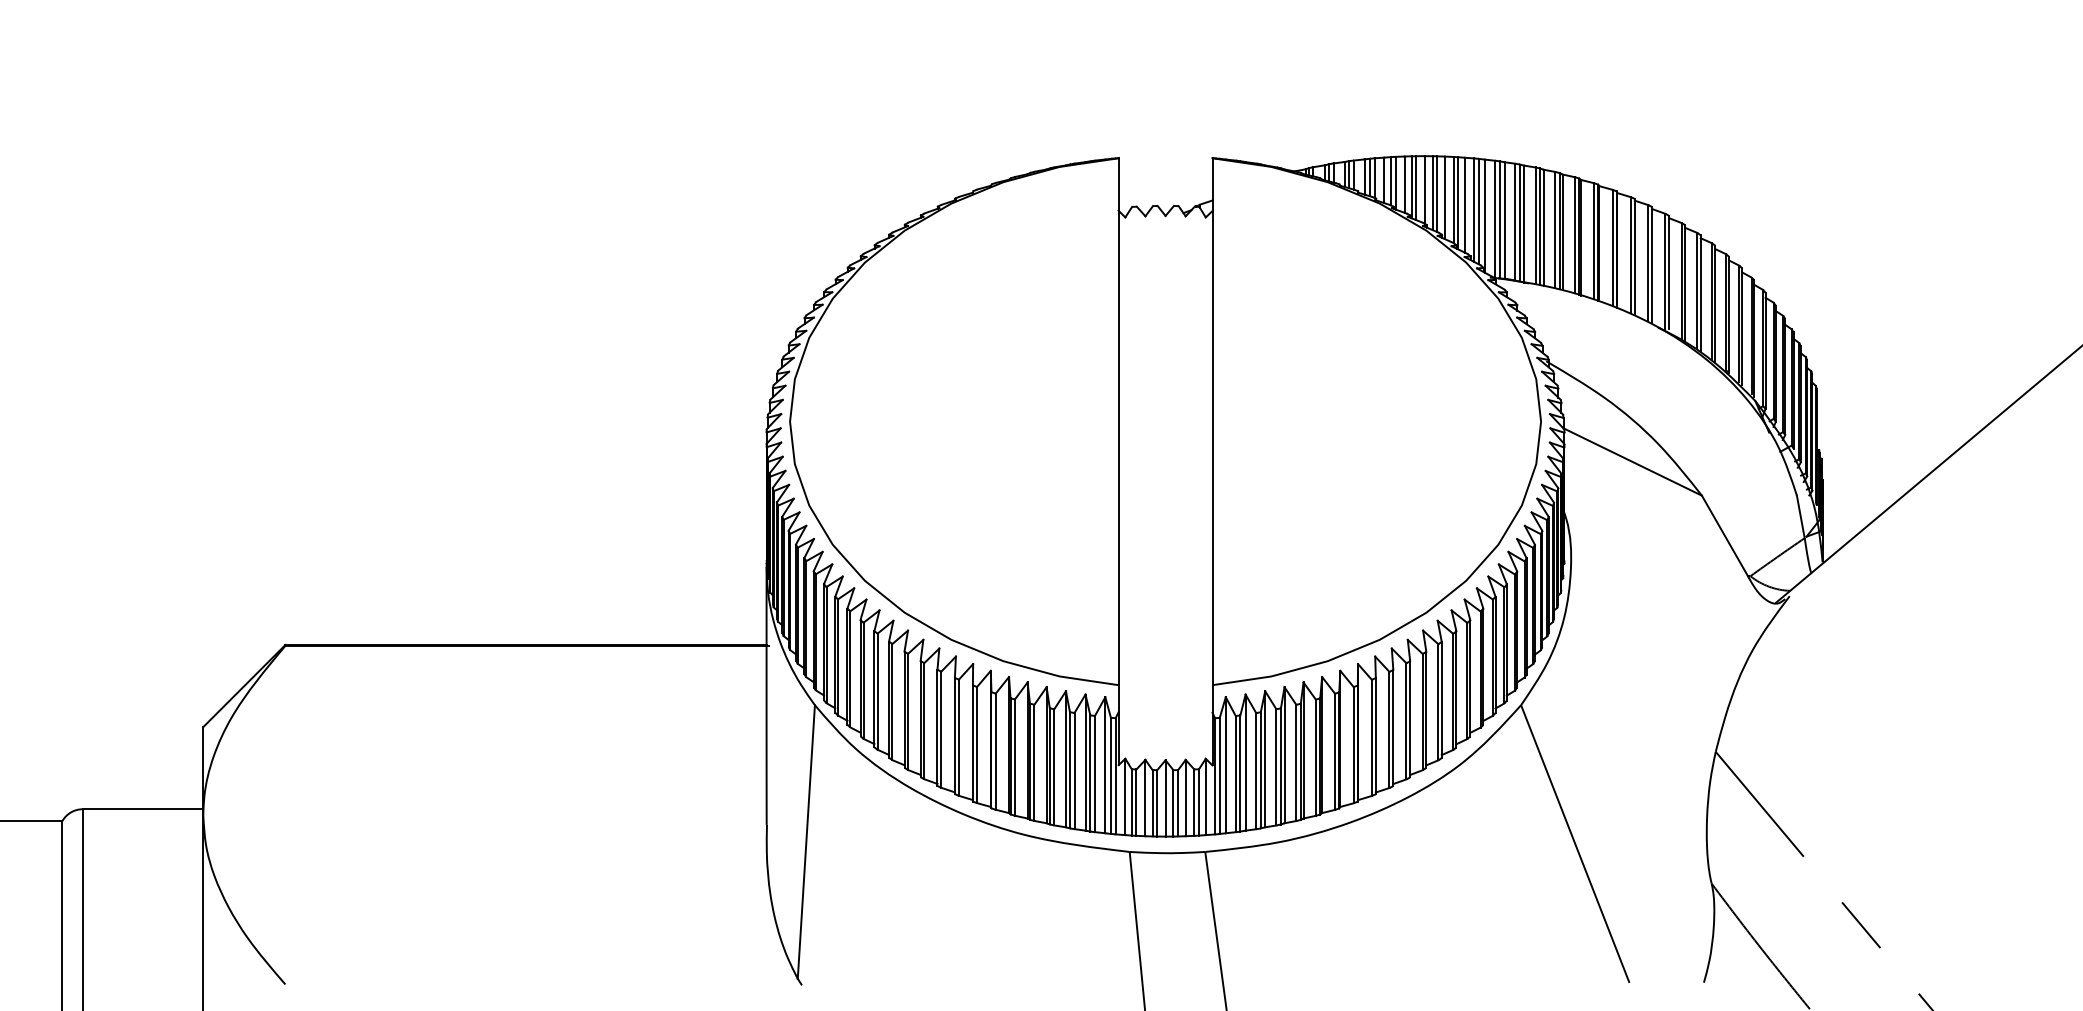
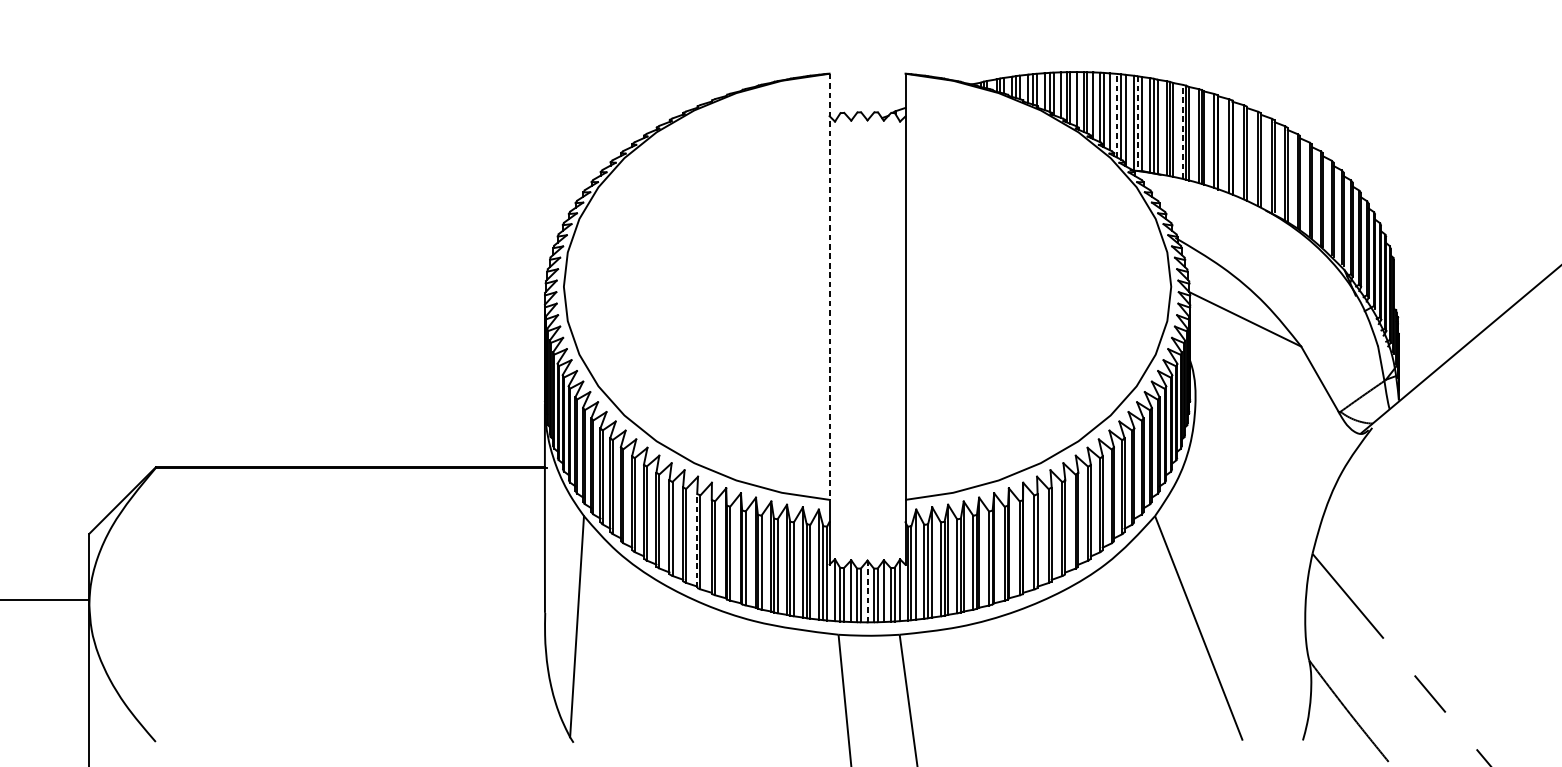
line: (1474, 210) -> (1117, 116), solid -> dashed
line: (1499, 219) -> (1137, 123), solid -> dashed
line: (1555, 229) -> (1182, 131), solid -> dashed
line: (1118, 422) -> (829, 287), solid -> dashed
line: (954, 735) -> (696, 540), solid -> dashed
line: (1165, 797) -> (867, 590), solid -> dashed

